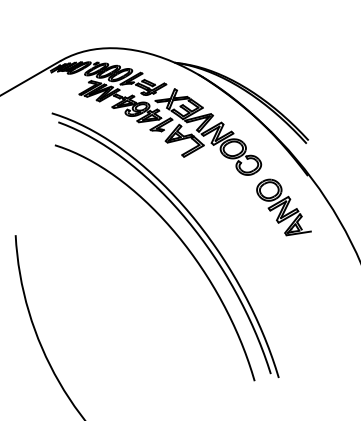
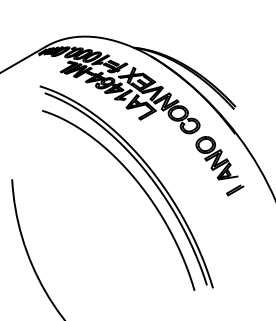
part: (307, 249) -> (234, 190), added

